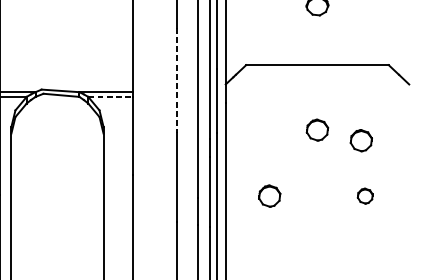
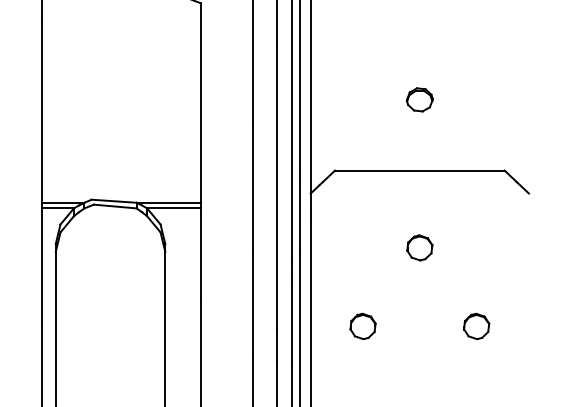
line: (176, 80) -> (252, 188), dashed -> solid
line: (110, 96) -> (173, 208), dashed -> solid
part: (360, 140) -> (471, 260), removed
part: (365, 196) -> (476, 326), size x1.43

